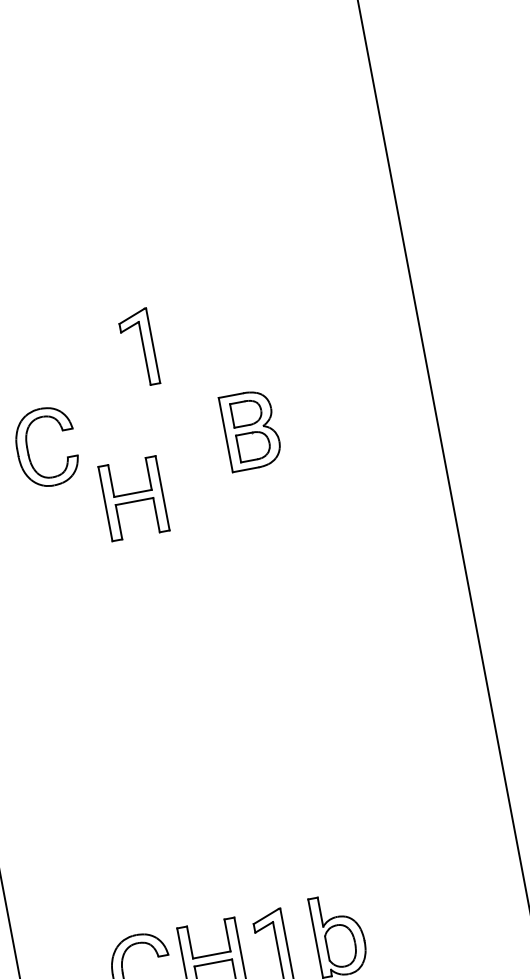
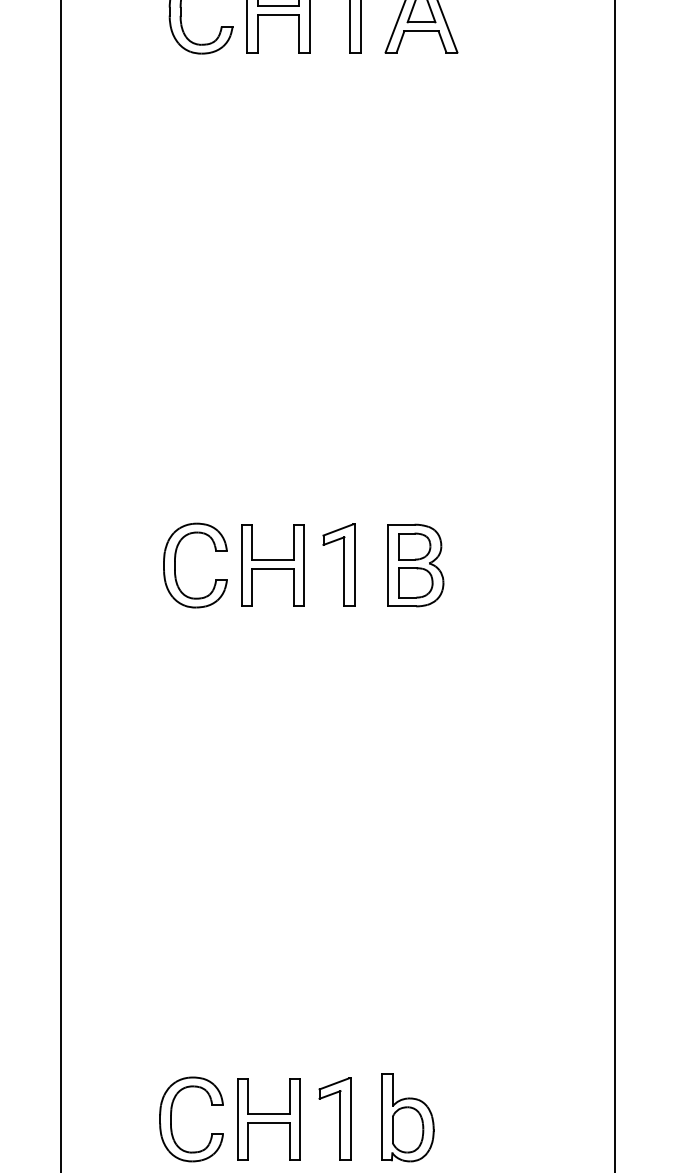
part: (138, 347) -> (338, 564), moved
part: (28, 450) -> (175, 565), moved
part: (133, 498) -> (272, 565), moved

